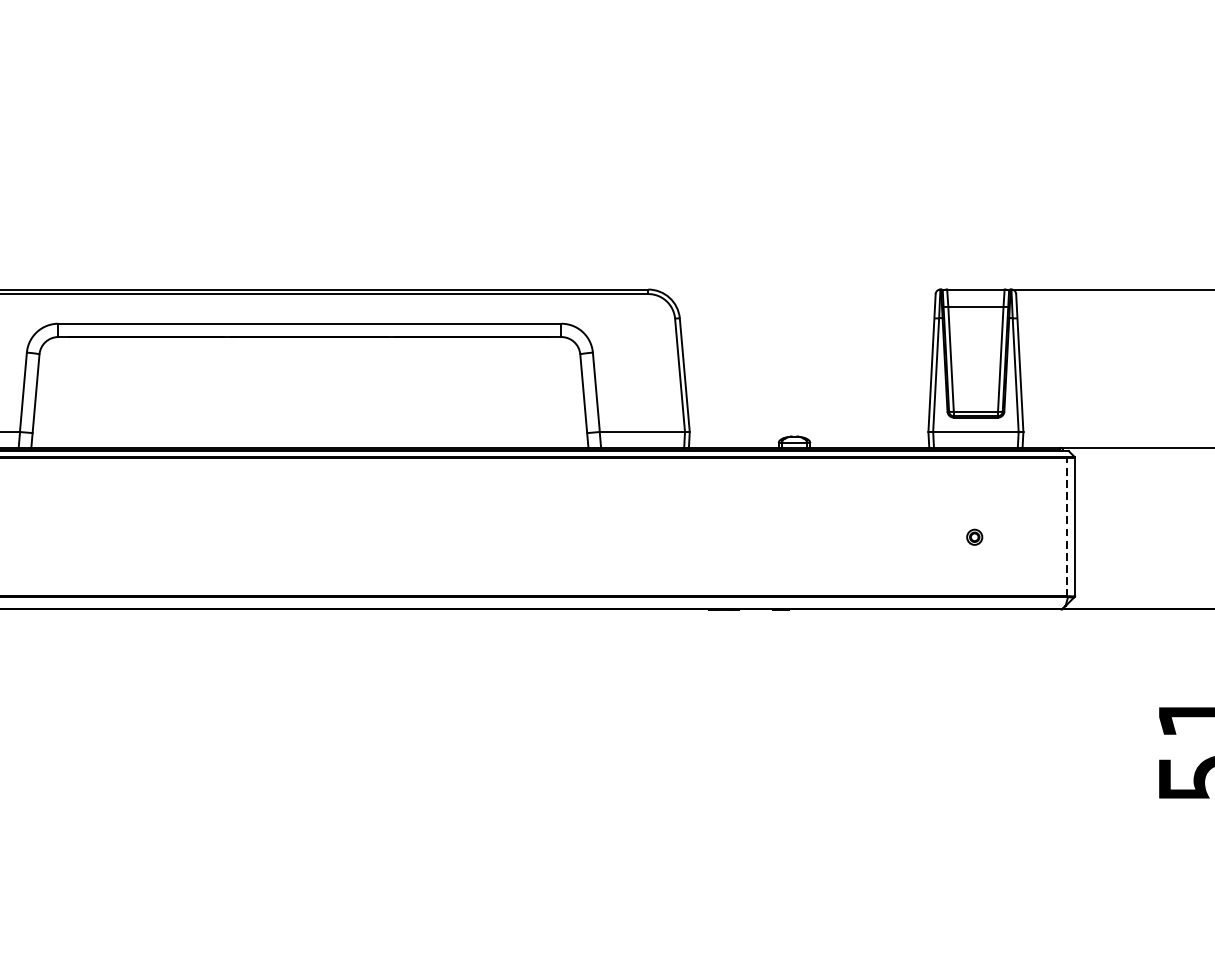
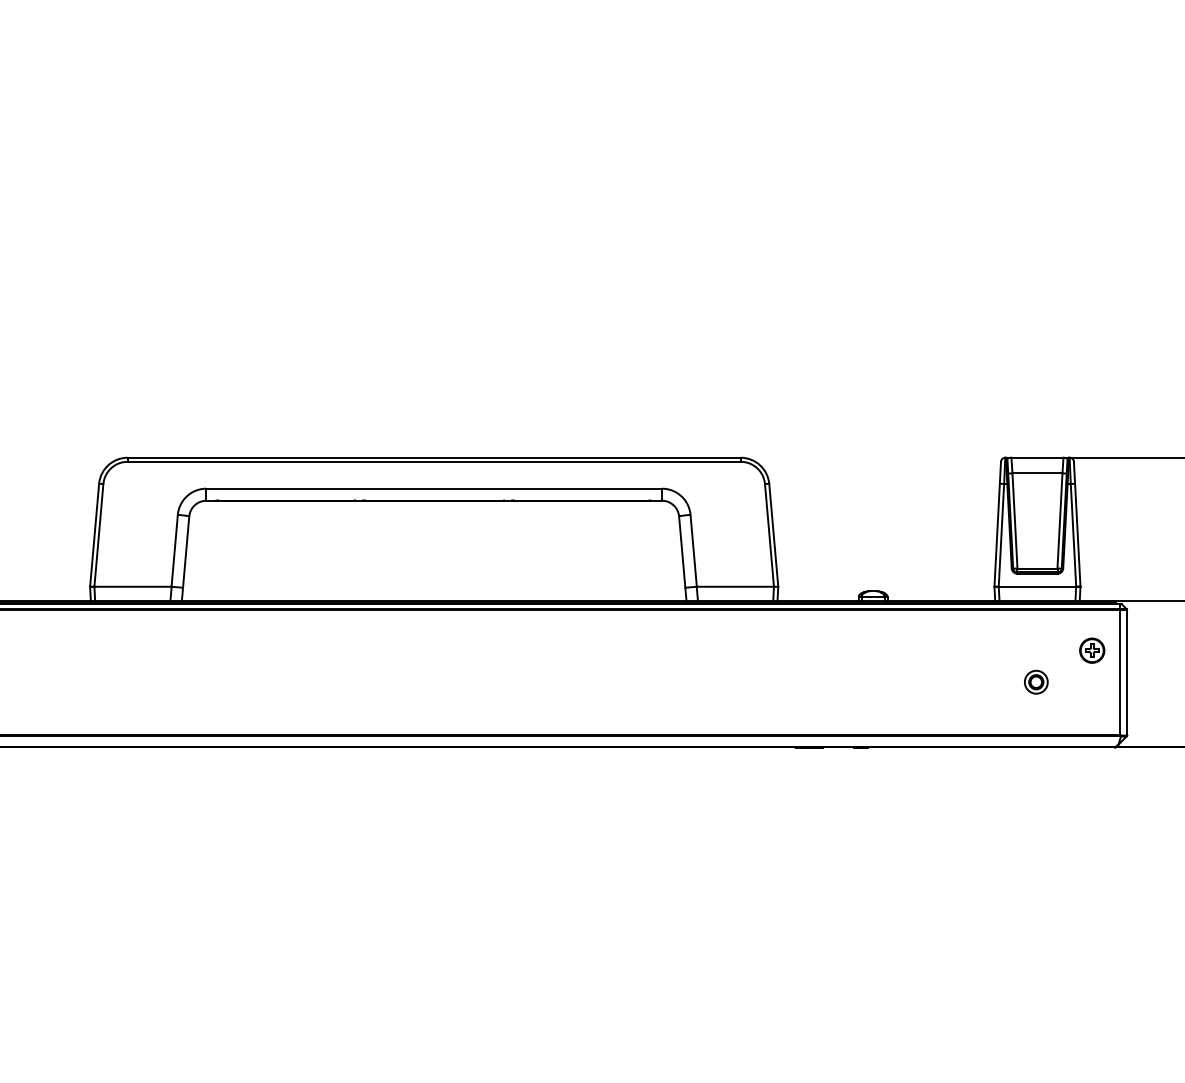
part: (1036, 502) -> (1092, 650), added
line: (1067, 523) -> (1120, 669), dashed -> solid
part: (974, 536) -> (1036, 681), size x1.67

